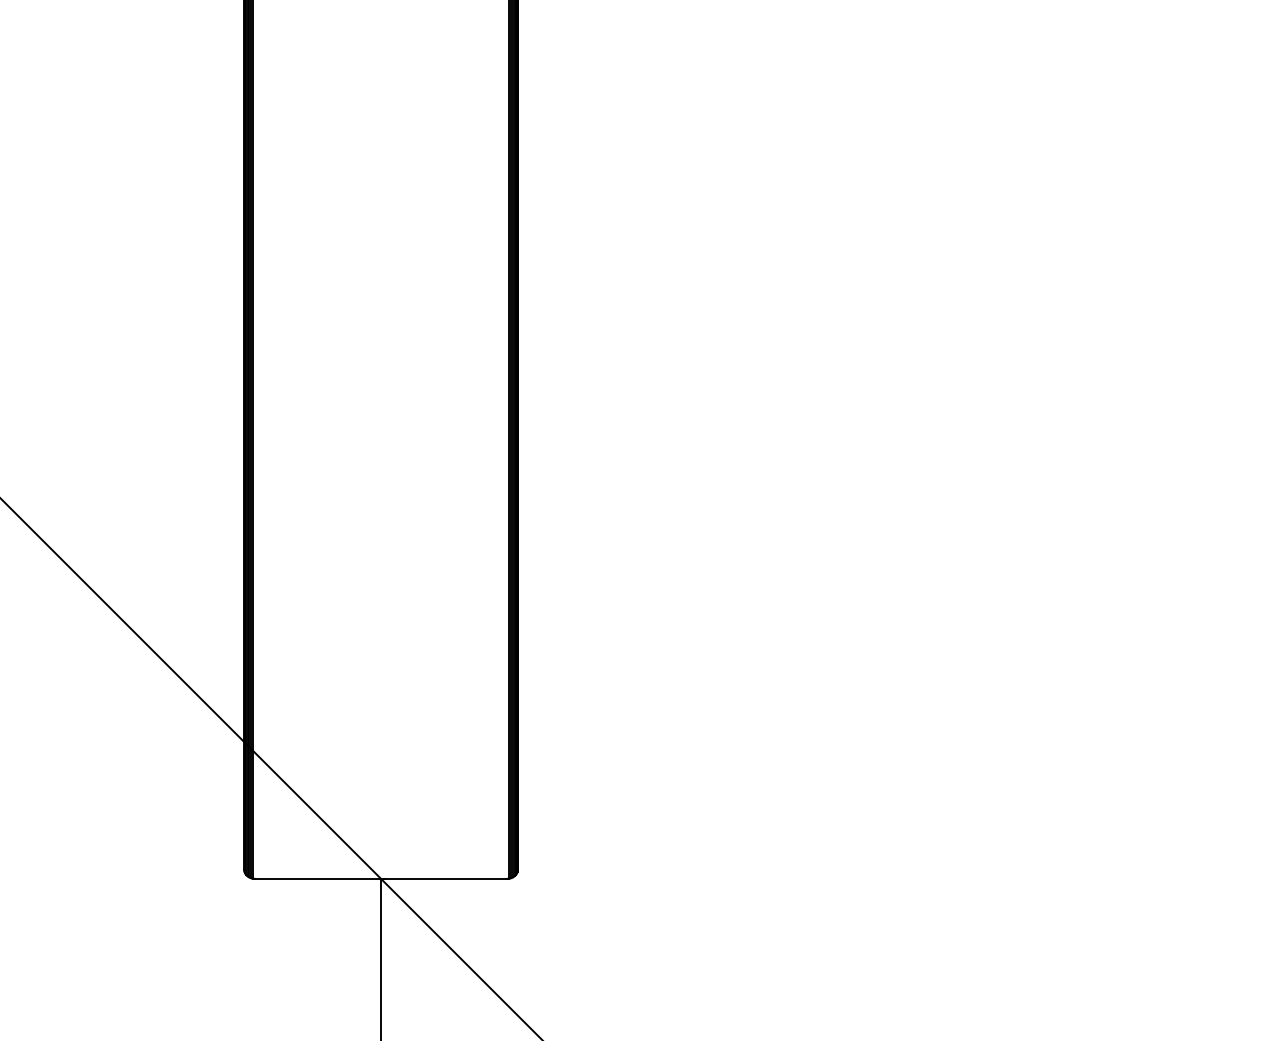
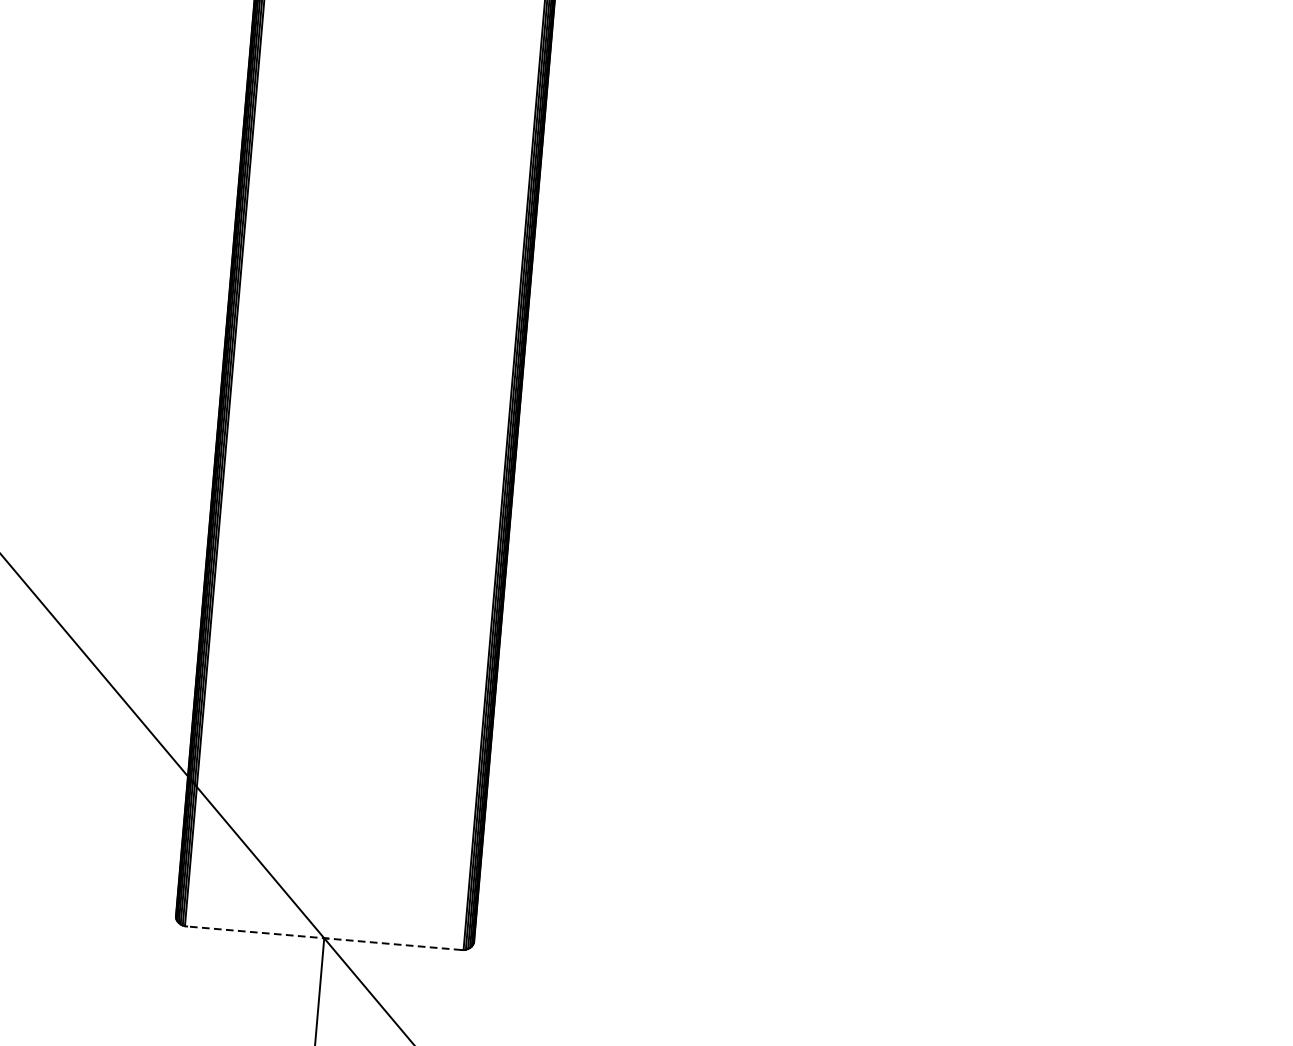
line: (381, 878) -> (324, 937), solid -> dashed

